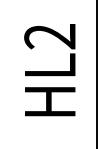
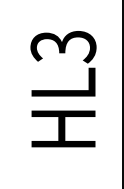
text: (50, 36) -> (63, 46), HL2 -> HL3

